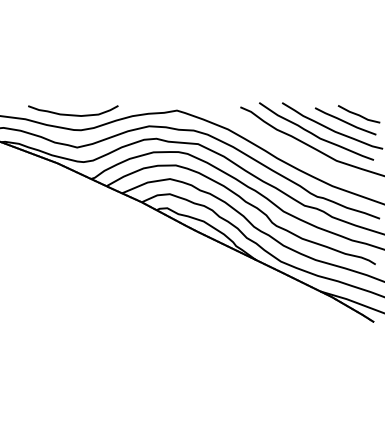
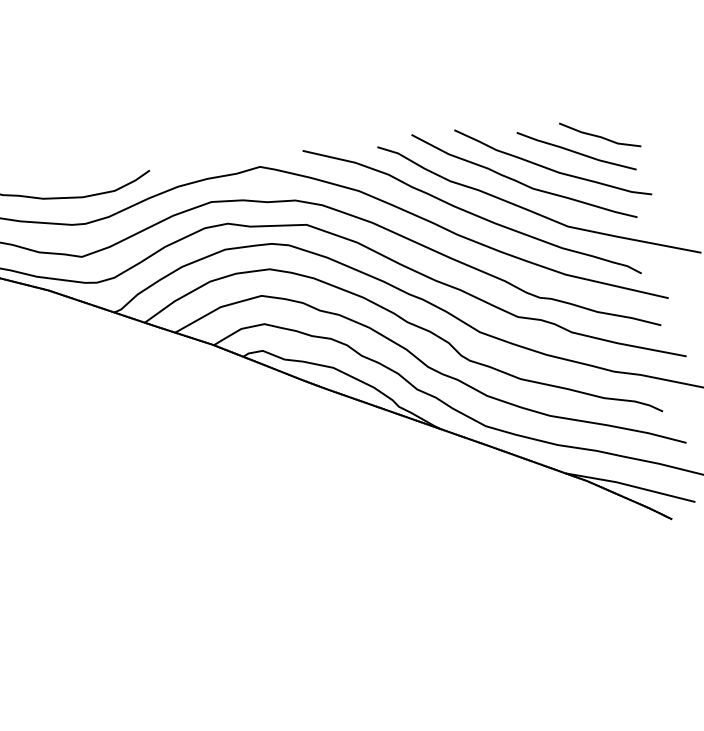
curve: (286, 147) -> (471, 212), added

